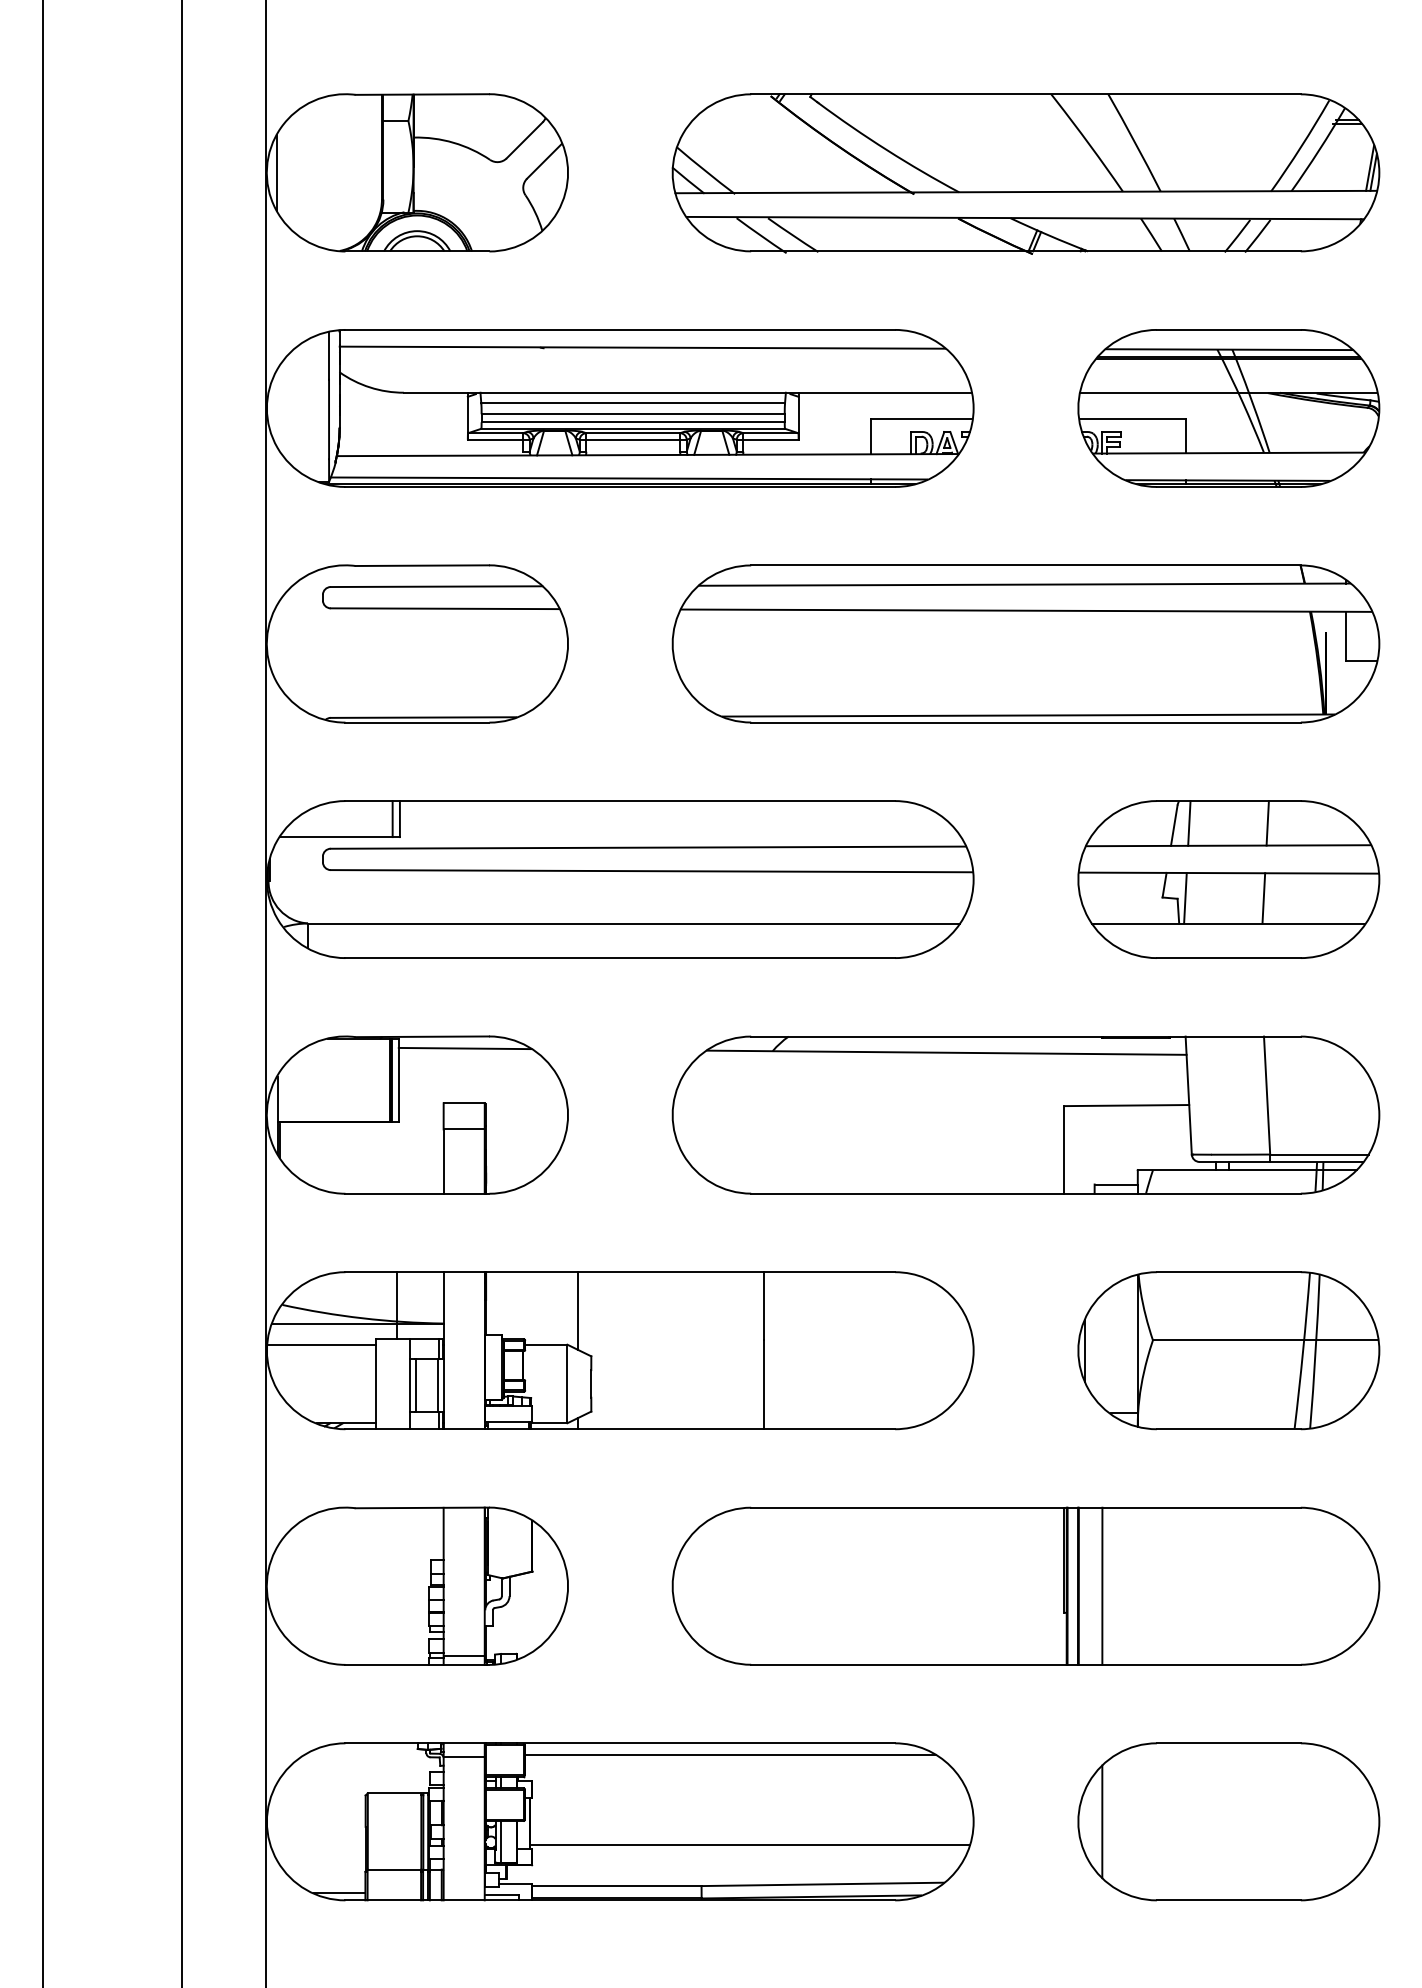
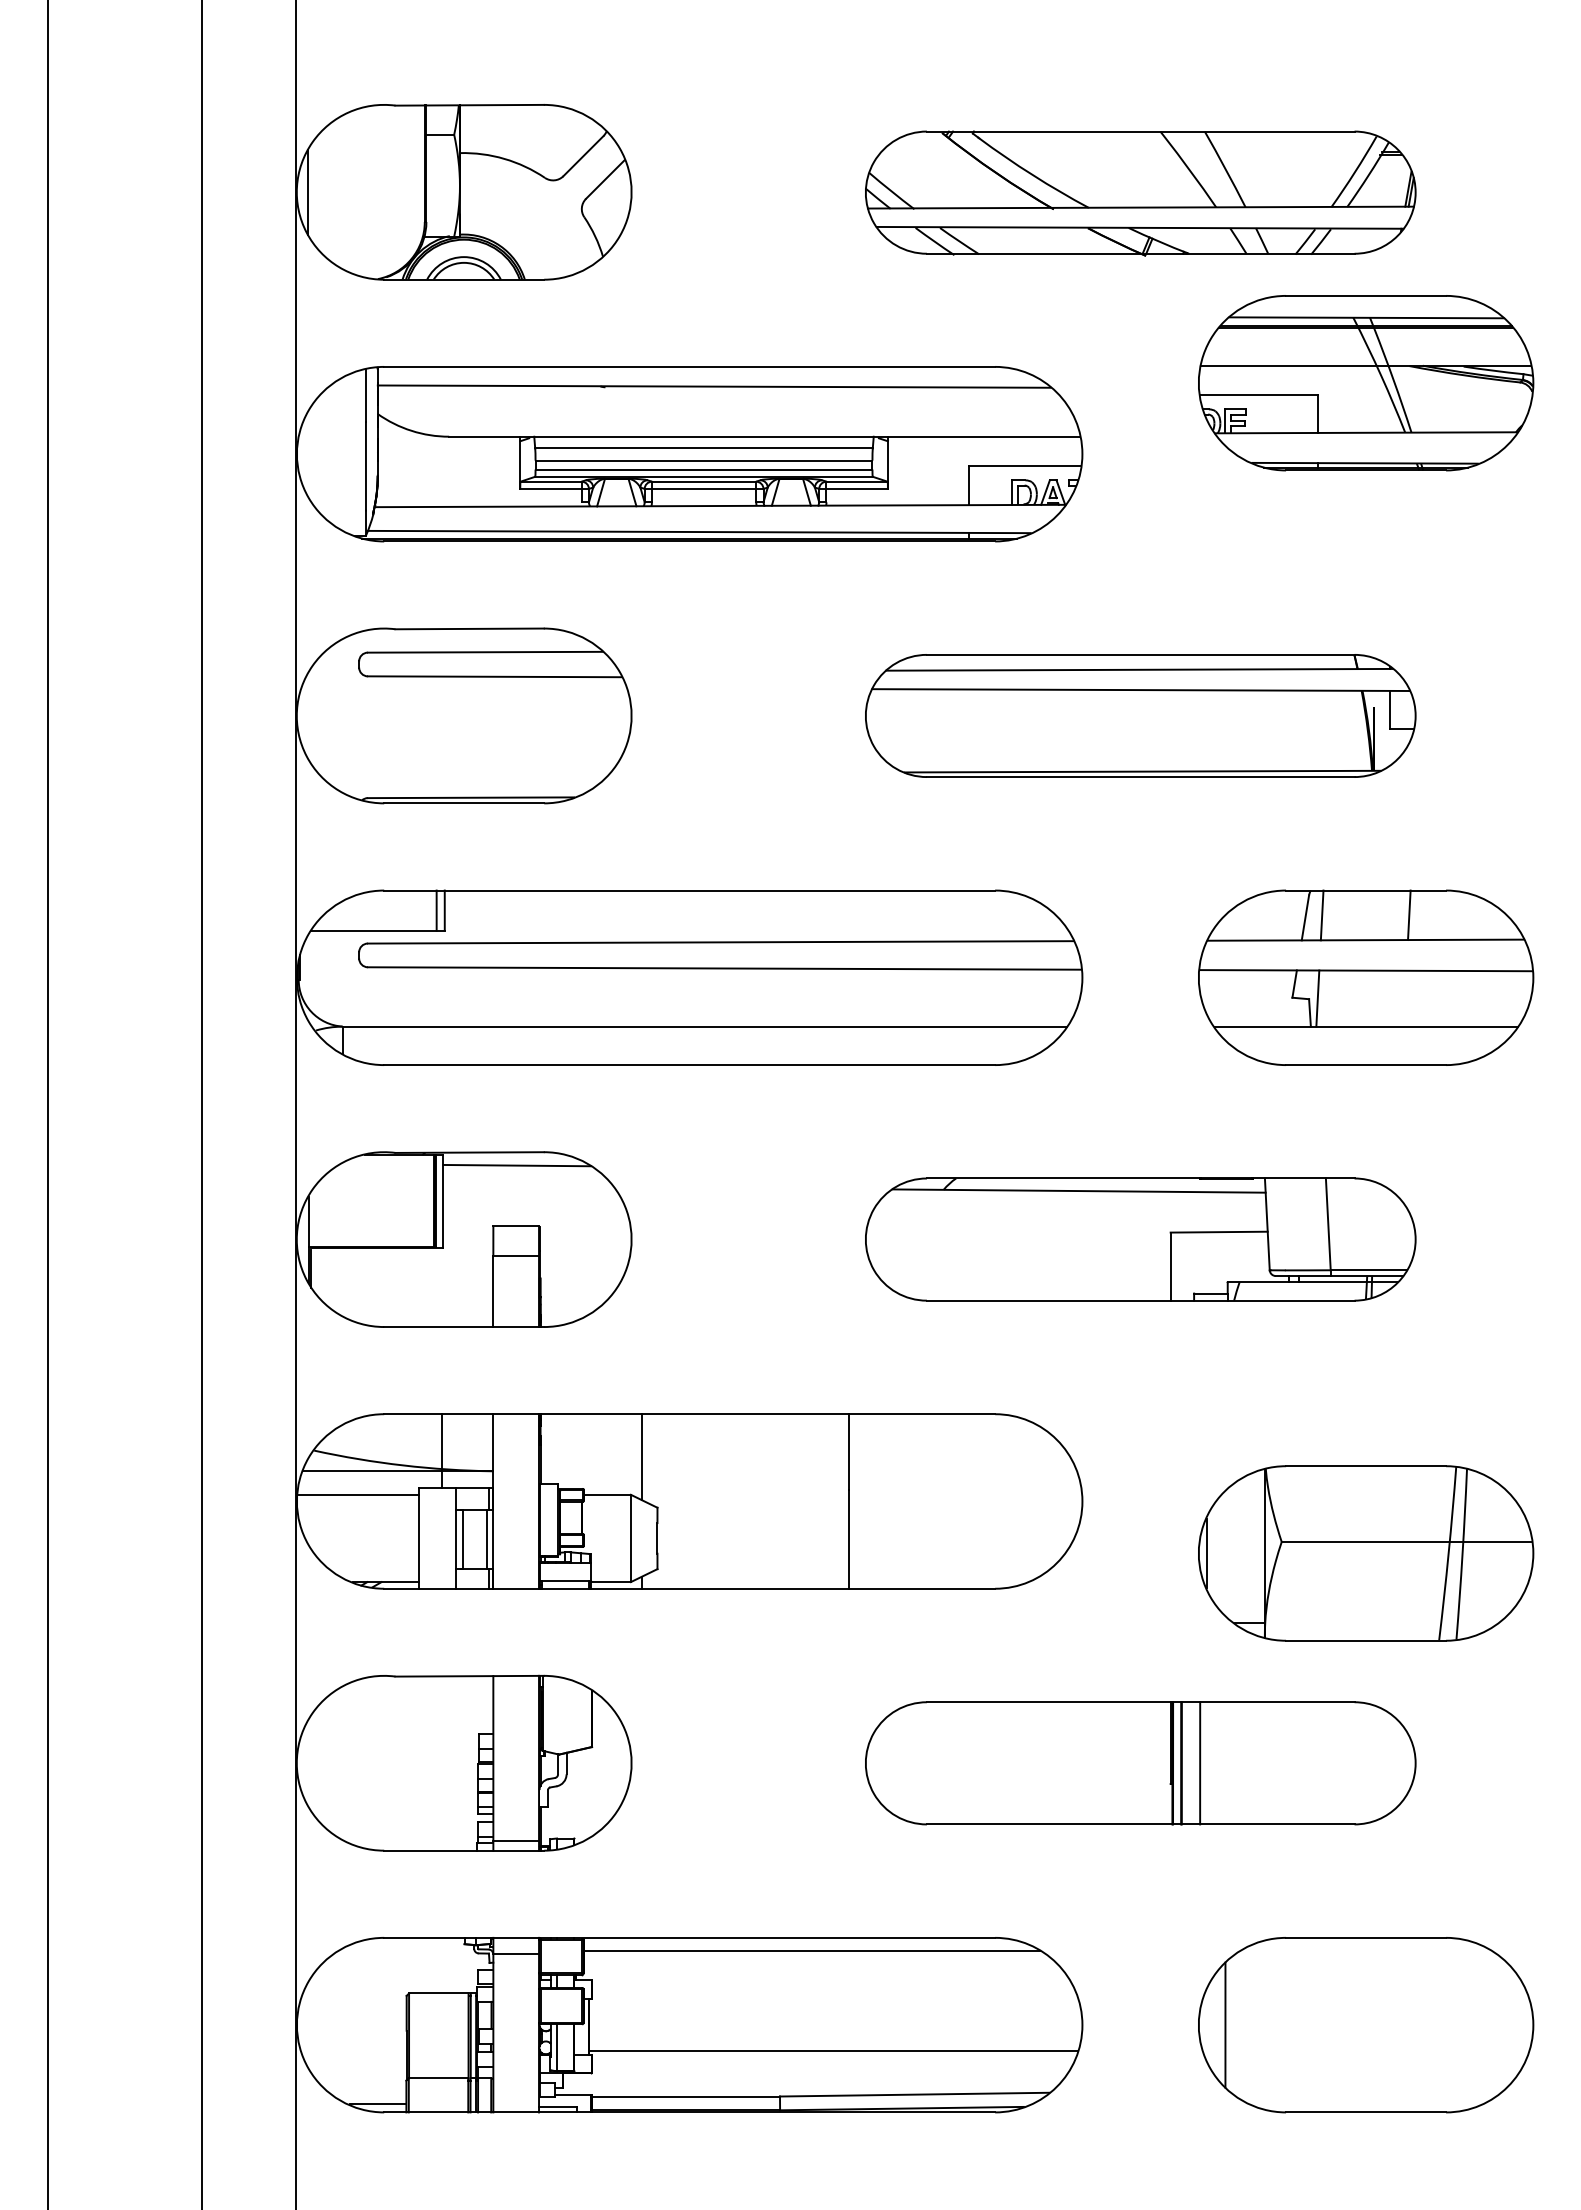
part: (1025, 173) -> (1140, 193), size x0.7
part: (1229, 408) -> (1366, 383), moved
part: (1025, 643) -> (1140, 715), size x0.7
line: (1263, 898) -> (1404, 998), removed
part: (1025, 1115) -> (1140, 1239), size x0.7
part: (1229, 1350) -> (1366, 1553), moved
part: (1025, 1586) -> (1140, 1763), size x0.7

